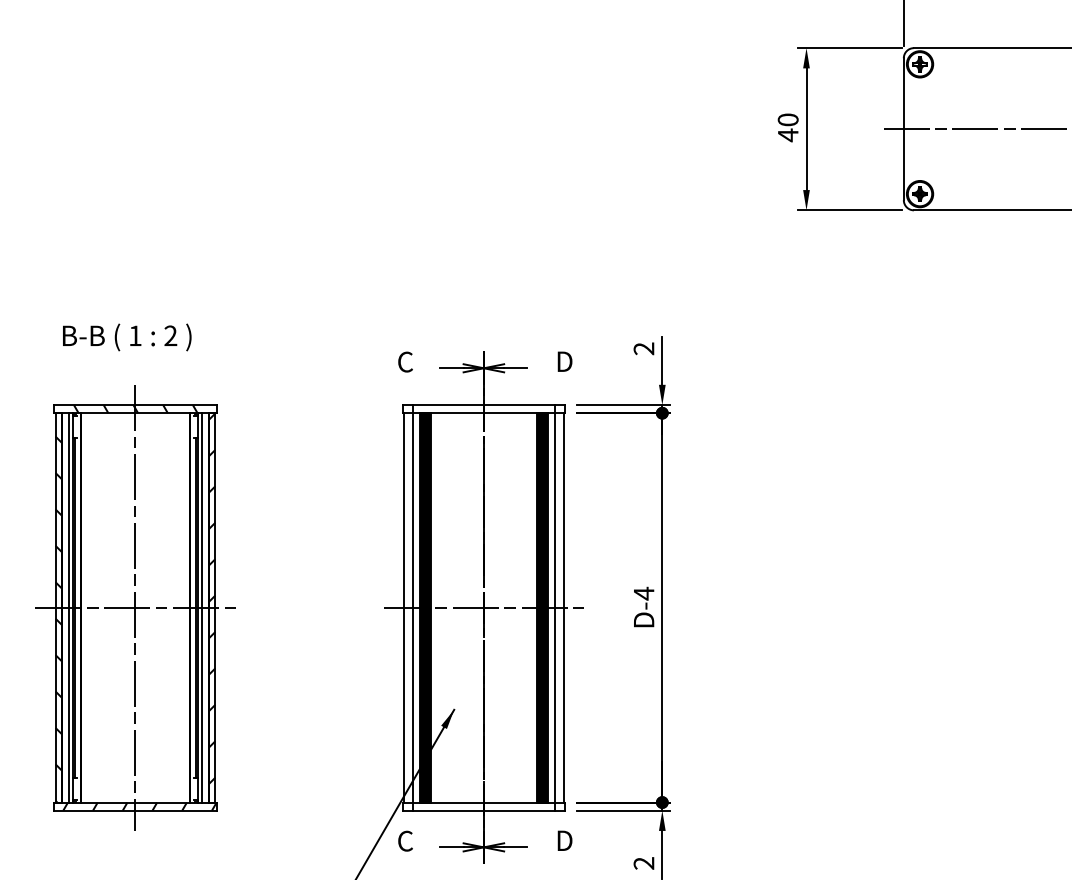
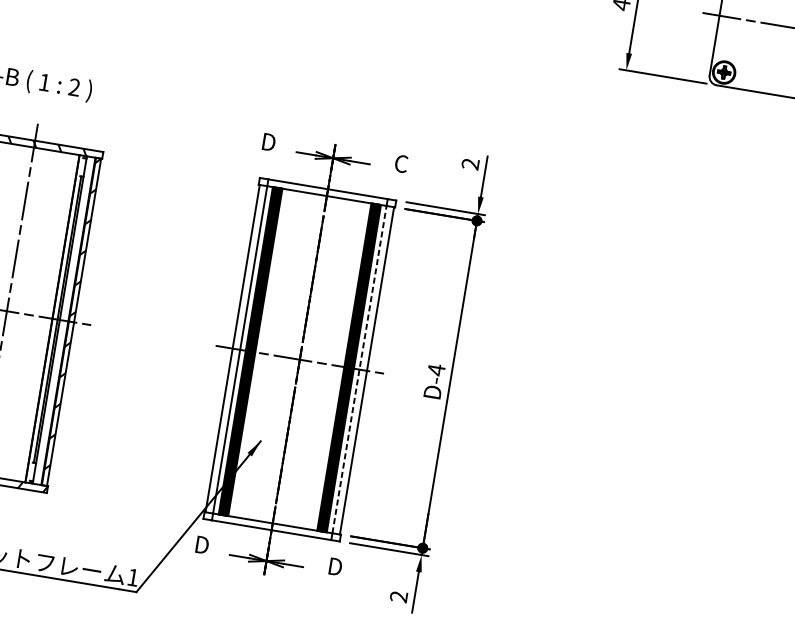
text: (405, 361) -> (268, 141), C -> D
text: (564, 361) -> (401, 163), D -> C
line: (201, 607) -> (62, 320), removed
line: (554, 607) -> (359, 369), solid -> dashed
text: (405, 840) -> (201, 544), C -> D

